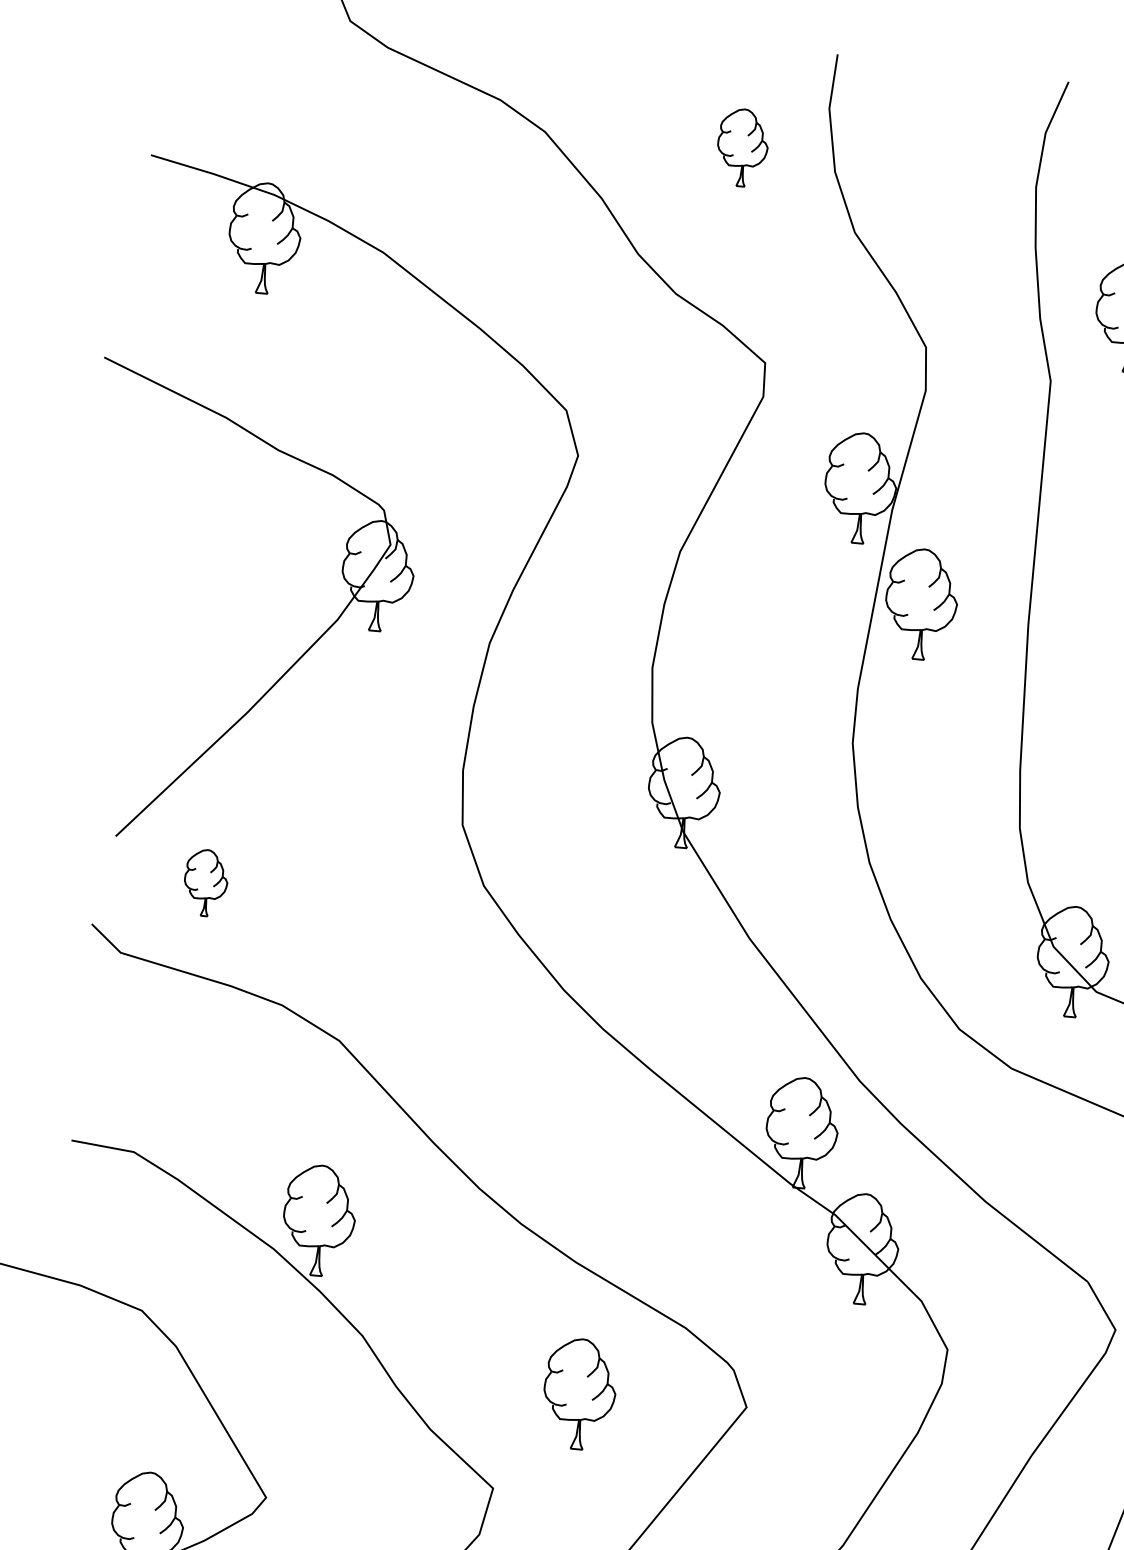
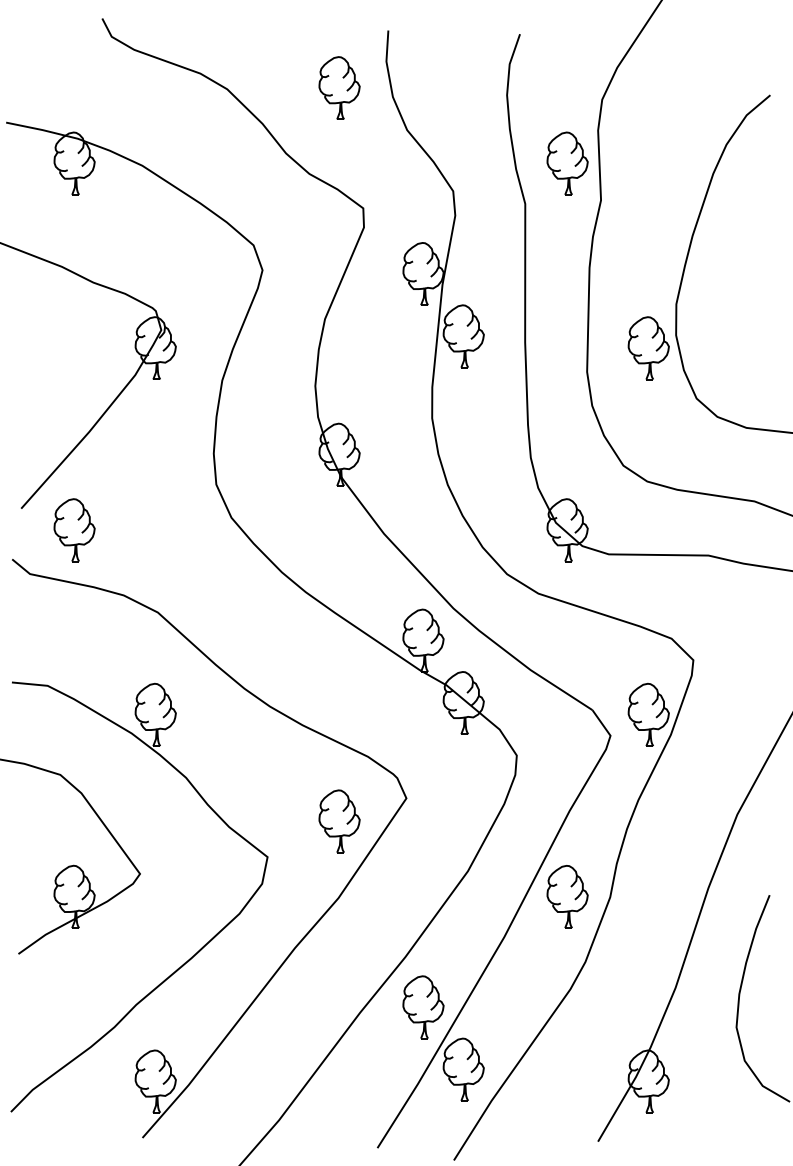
part: (742, 146) -> (339, 87), size x1.43
part: (205, 883) -> (74, 530), size x1.67
part: (579, 1394) -> (339, 821), moved

